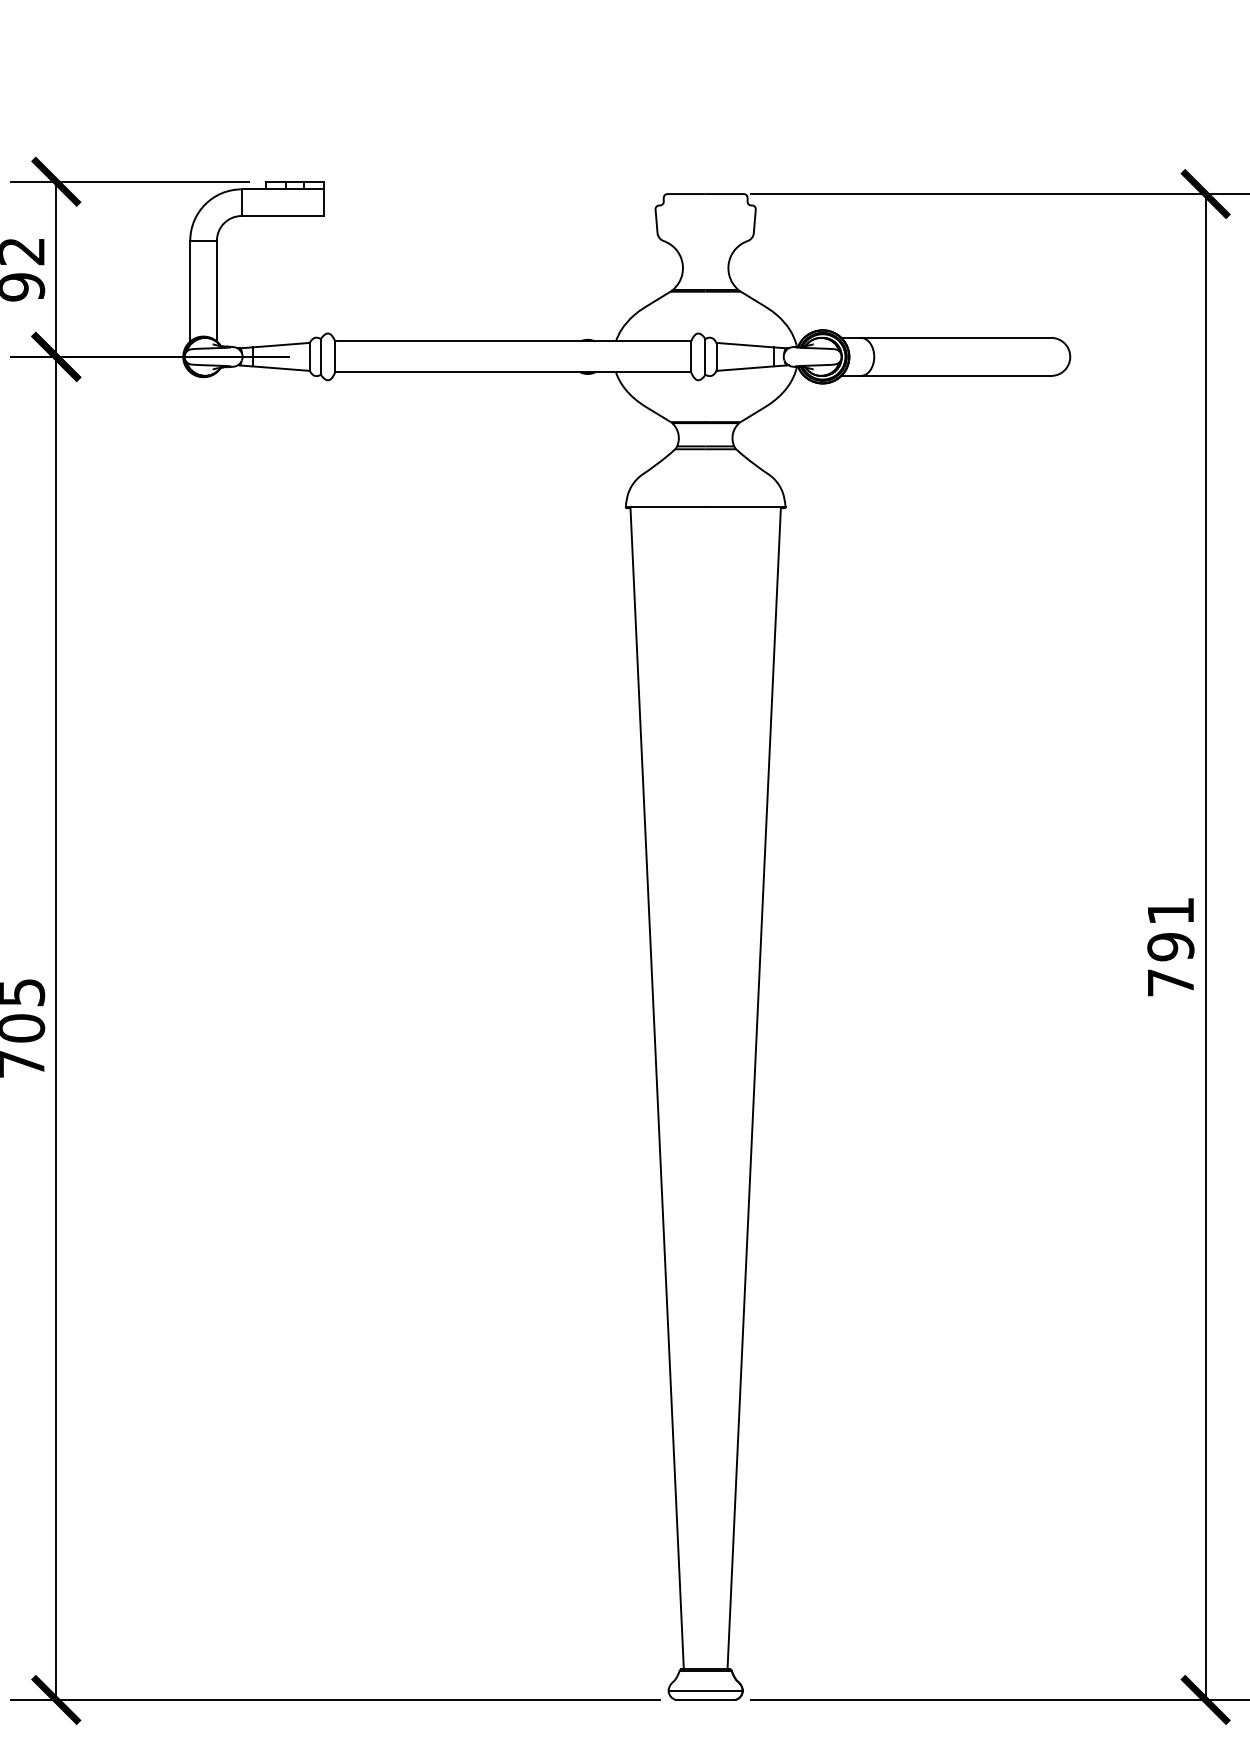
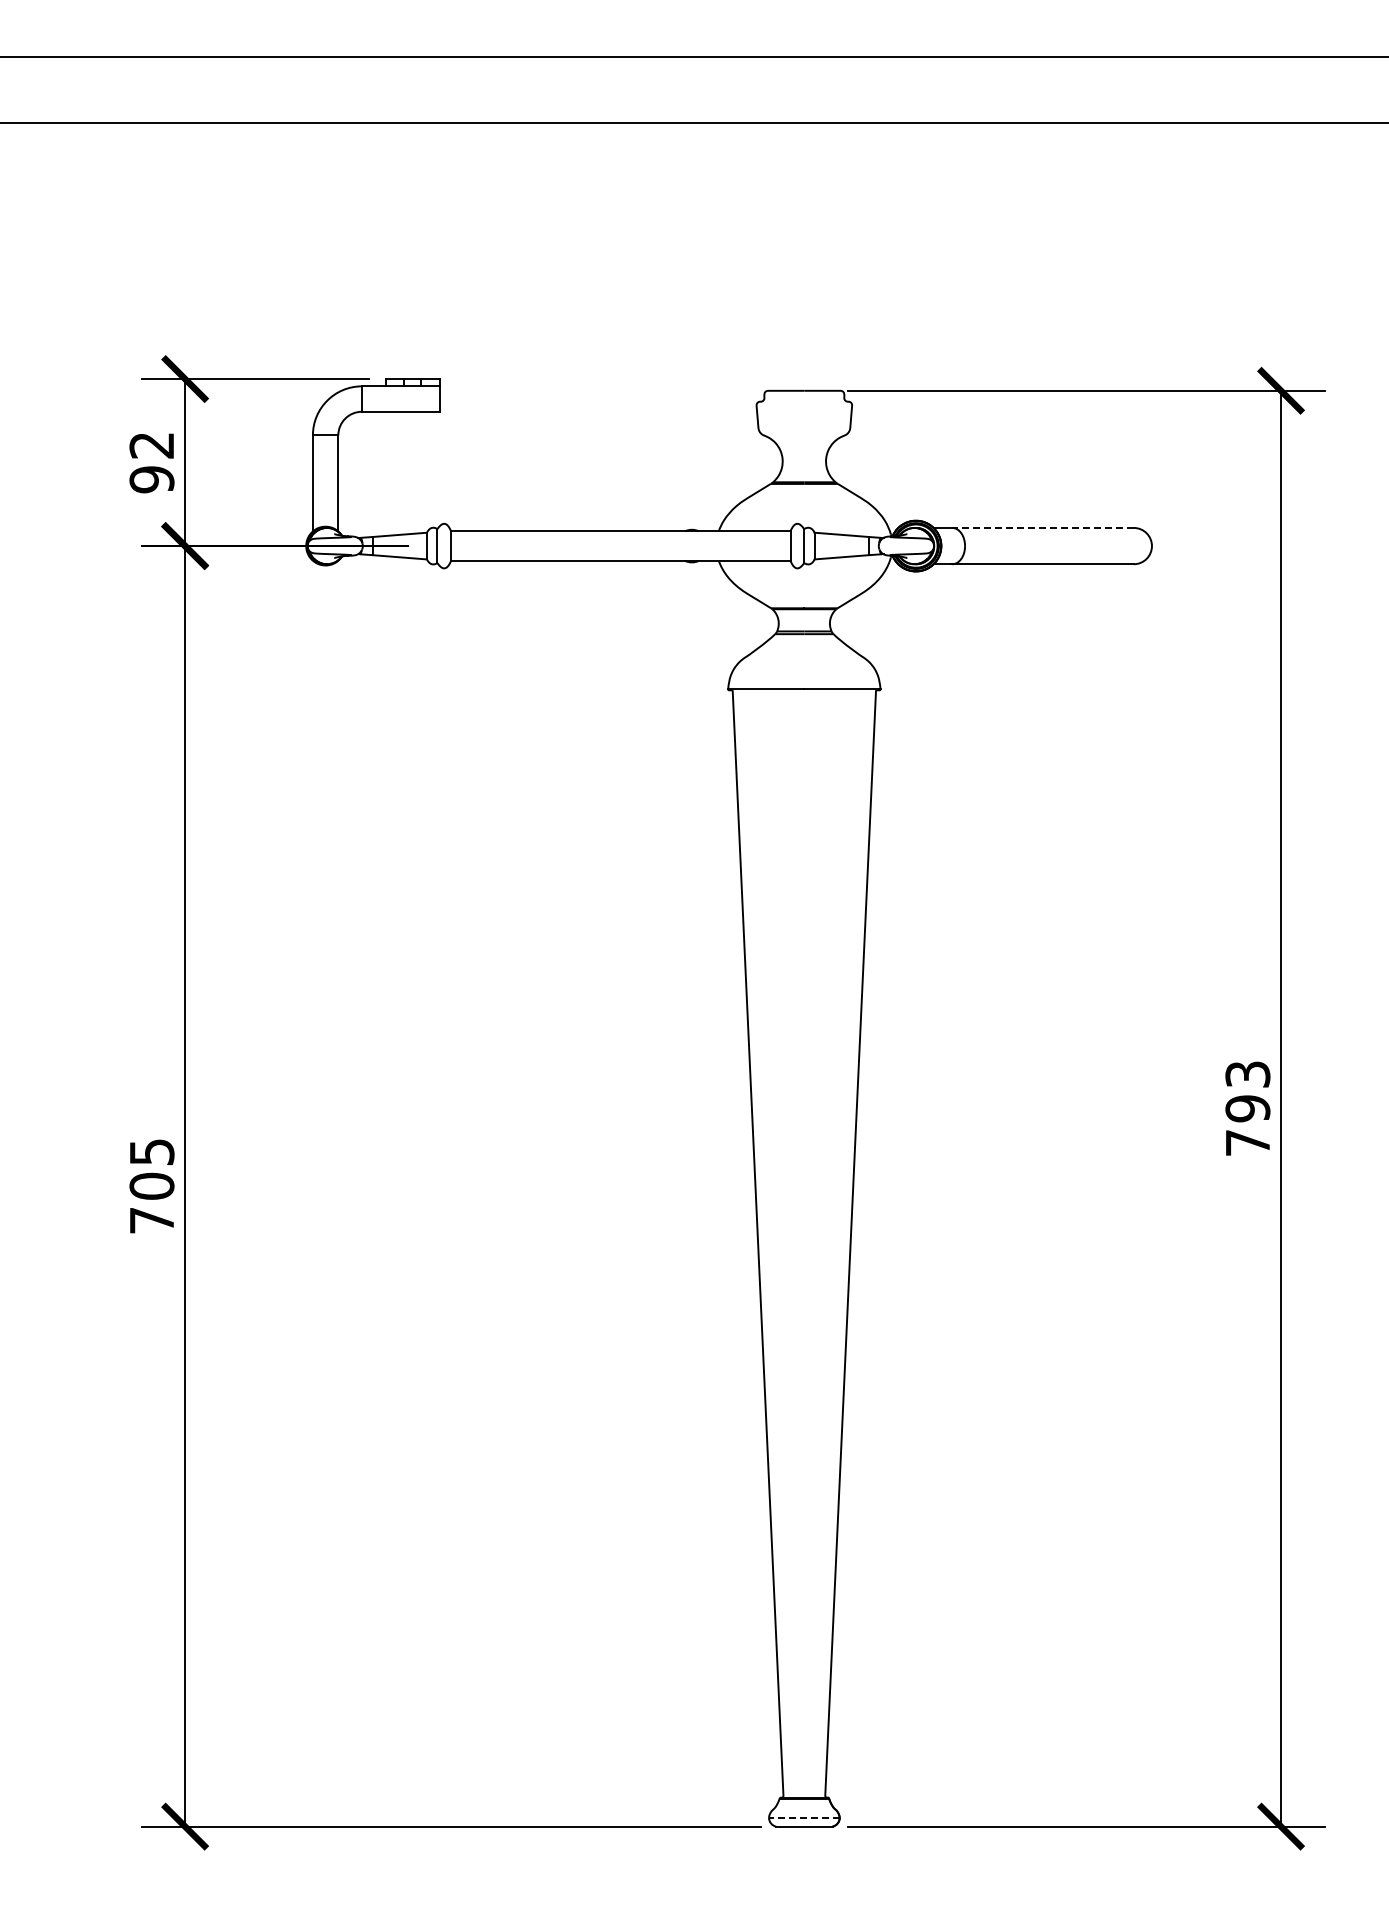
line: (956, 337) -> (1043, 527), solid -> dashed
text: (1170, 911) -> (1247, 1074), 791 -> 793
line: (704, 1690) -> (803, 1817), solid -> dashed

